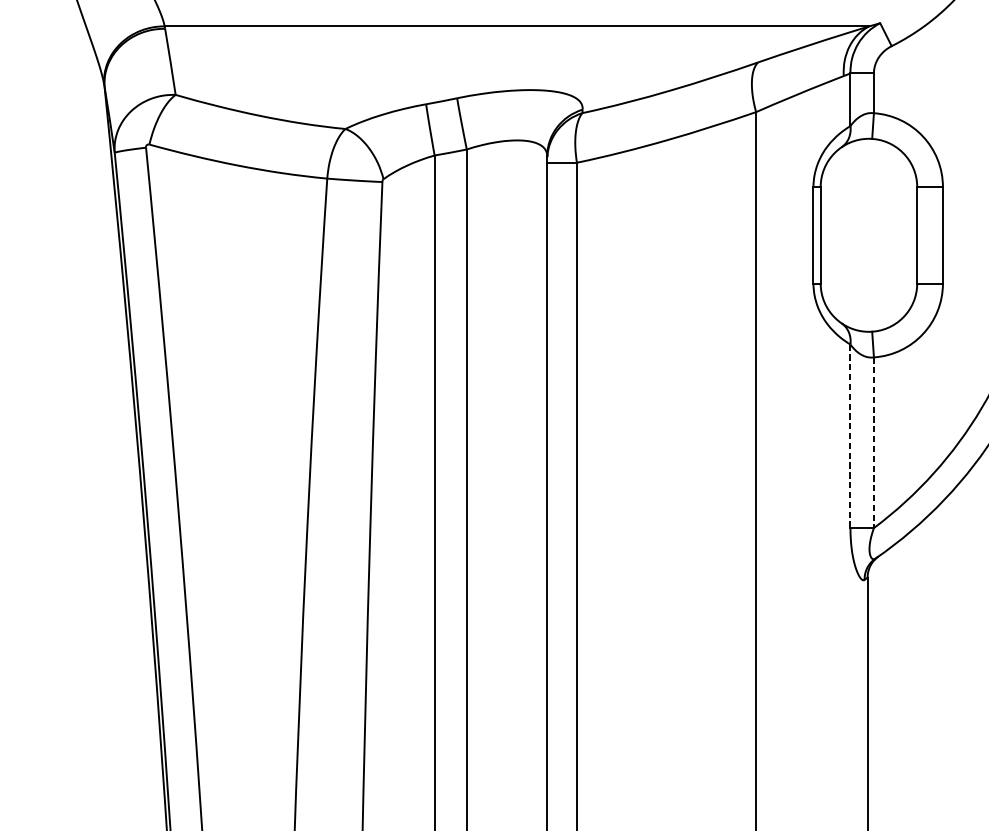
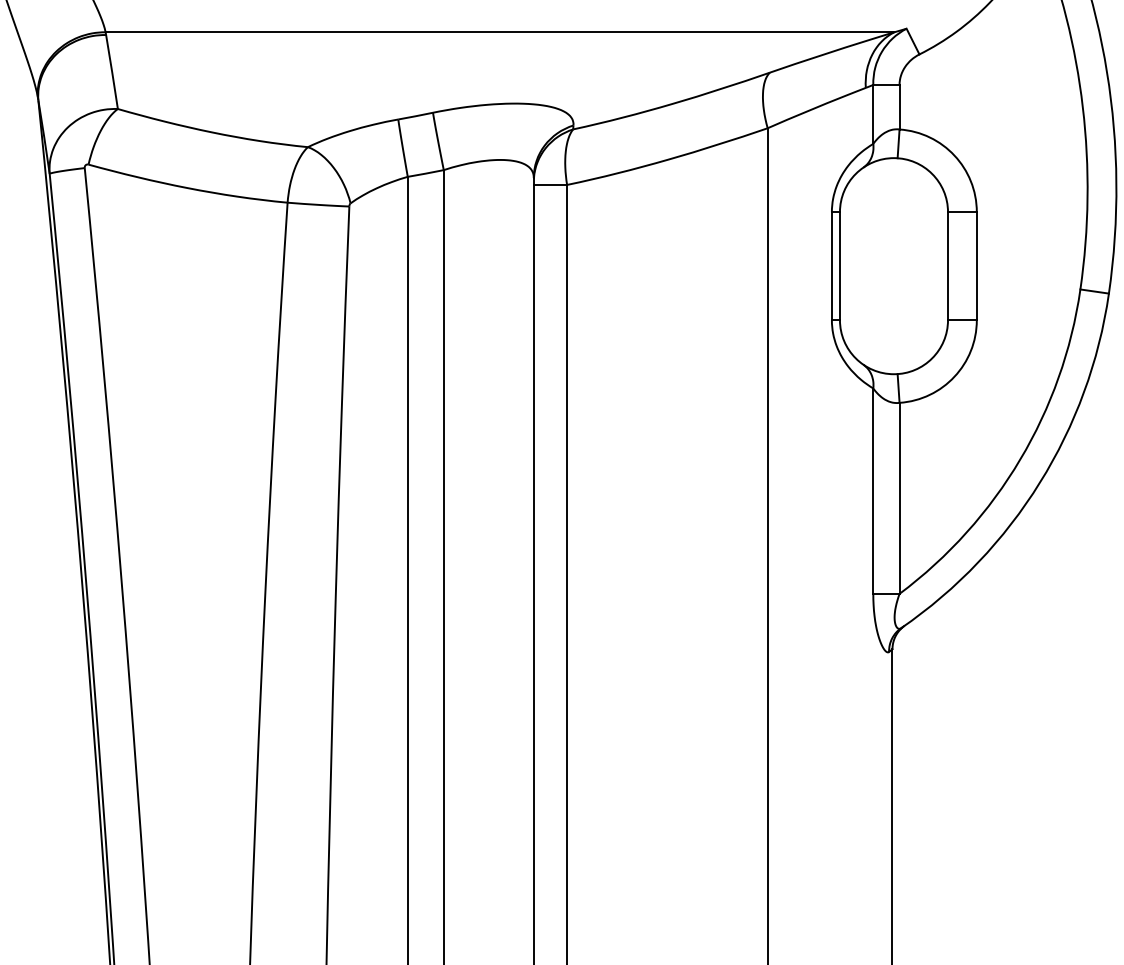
line: (850, 436) -> (873, 491), dashed -> solid
line: (873, 442) -> (899, 498), dashed -> solid

